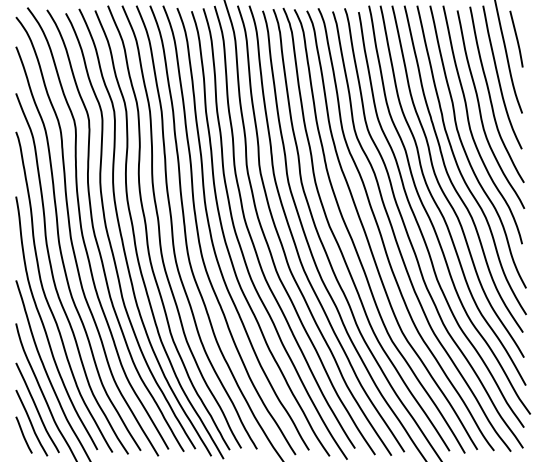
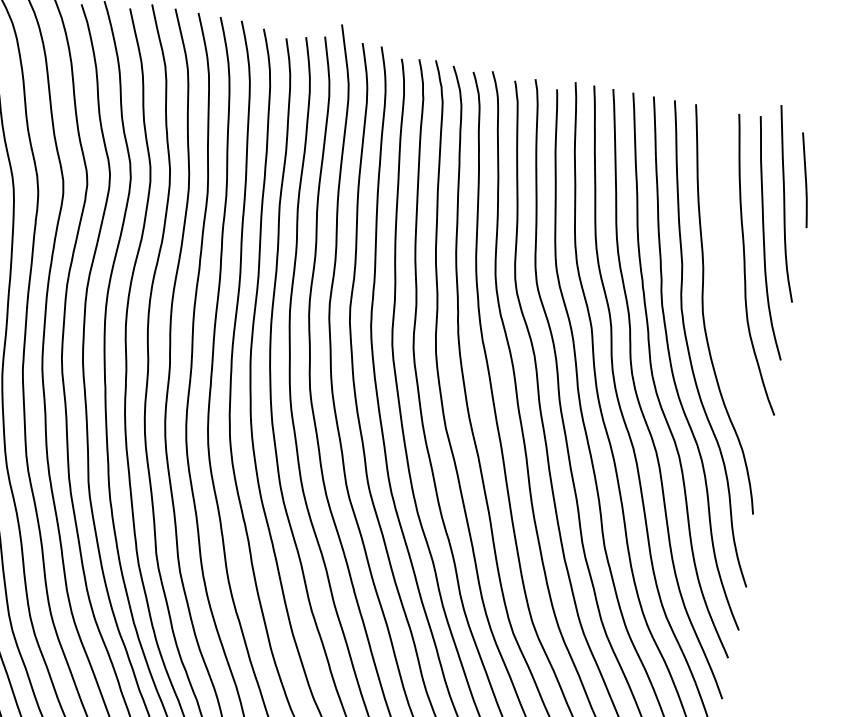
curve: (481, 112) -> (726, 288), removed

